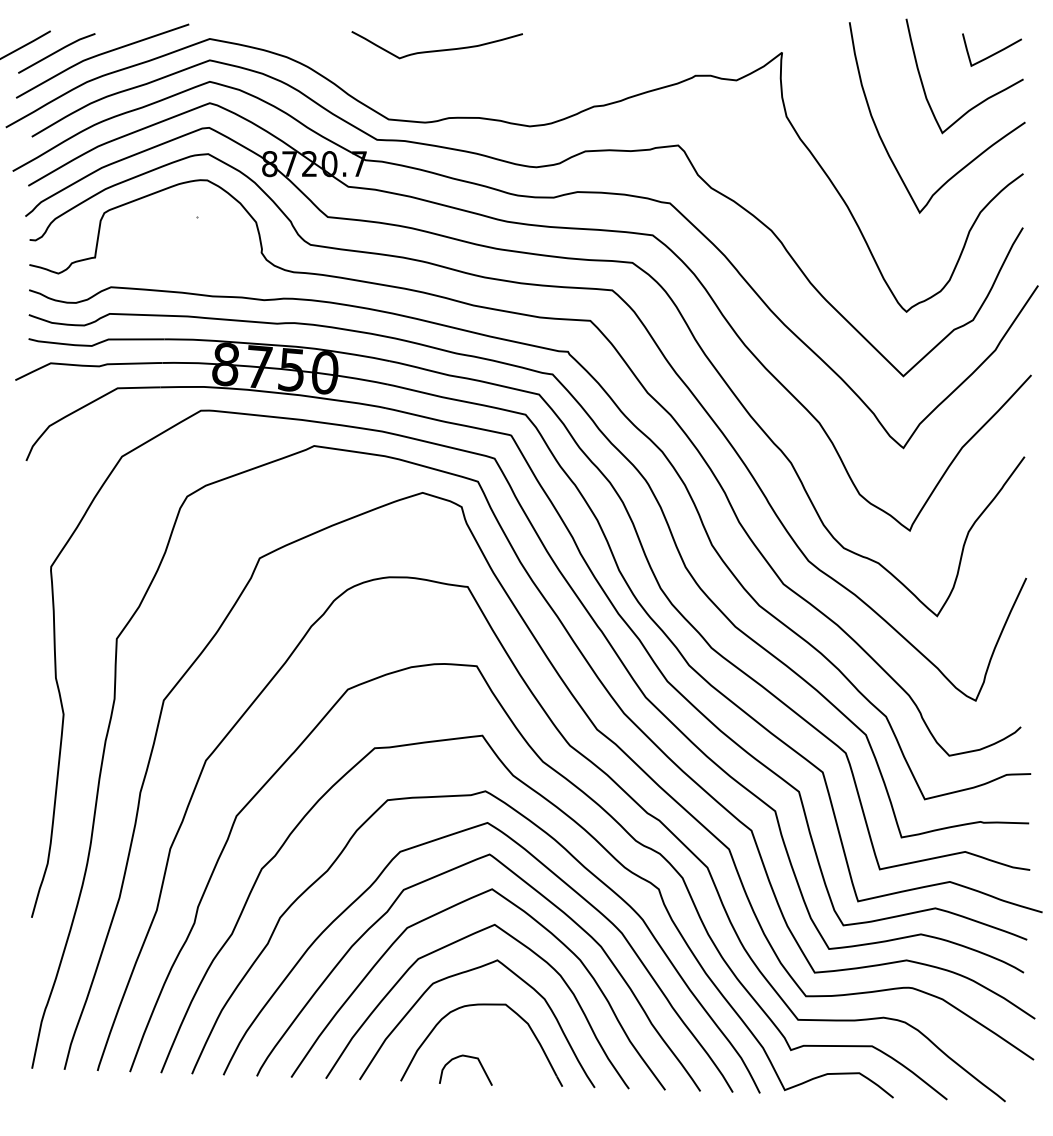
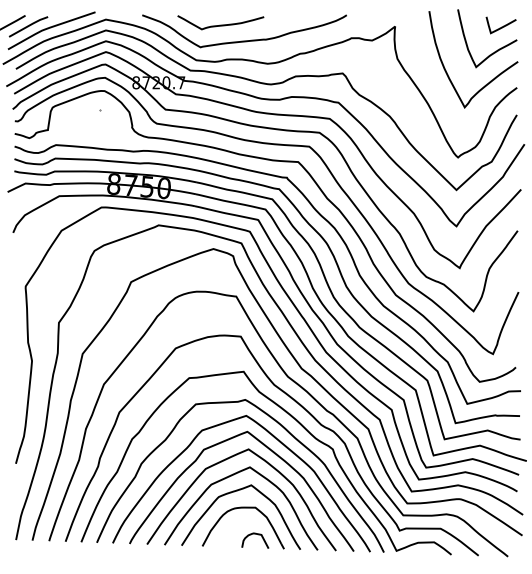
curve: (483, 80) -> (244, 40), added
curve: (472, 1059) -> (258, 535), moved

